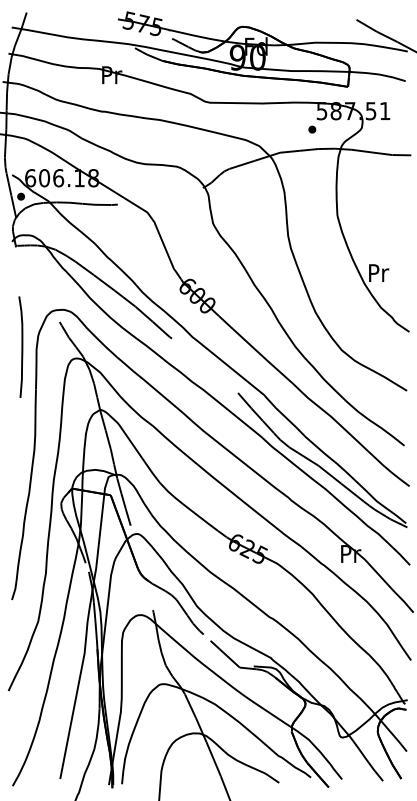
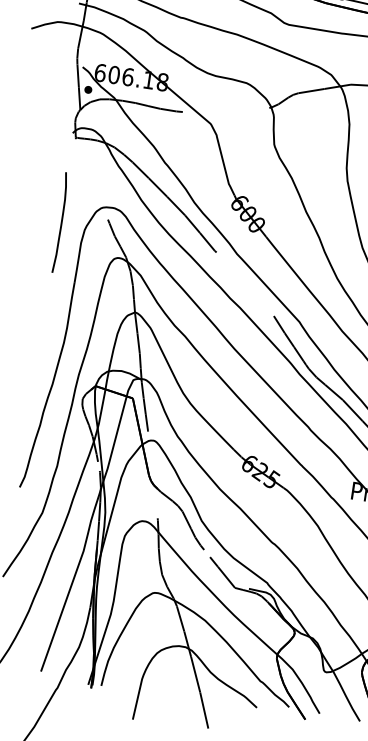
curve: (21, 346) -> (60, 222), moved

